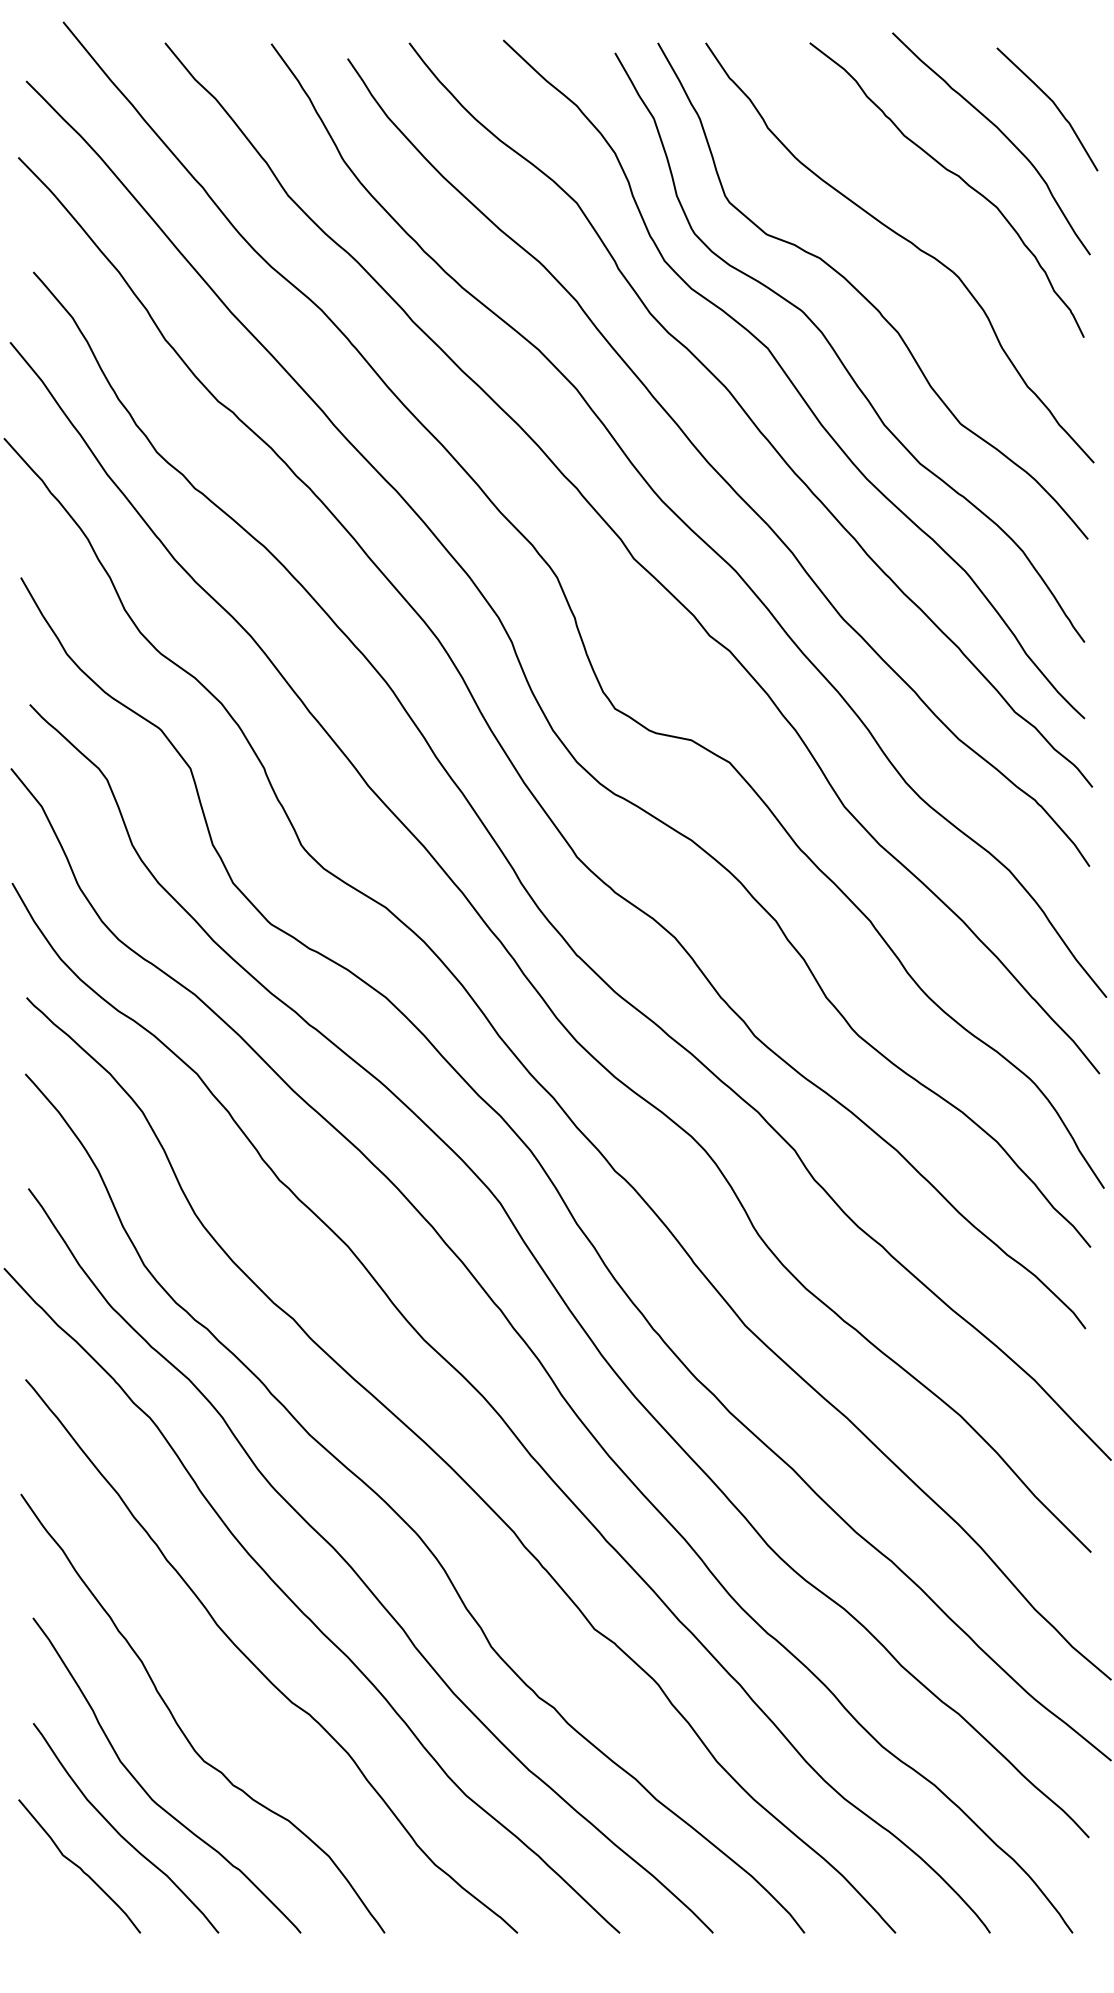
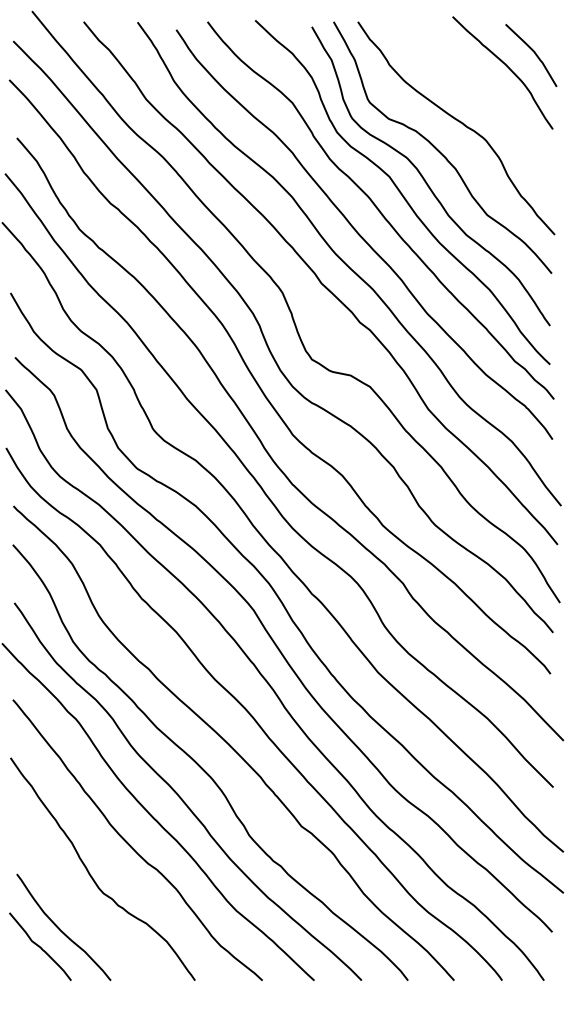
curve: (955, 176) -> (484, 89), removed
curve: (144, 1787) -> (73, 906), removed

